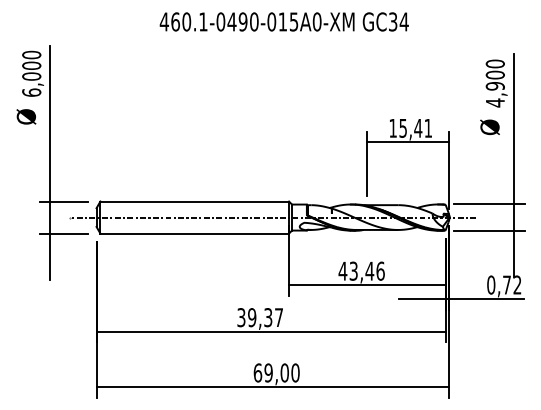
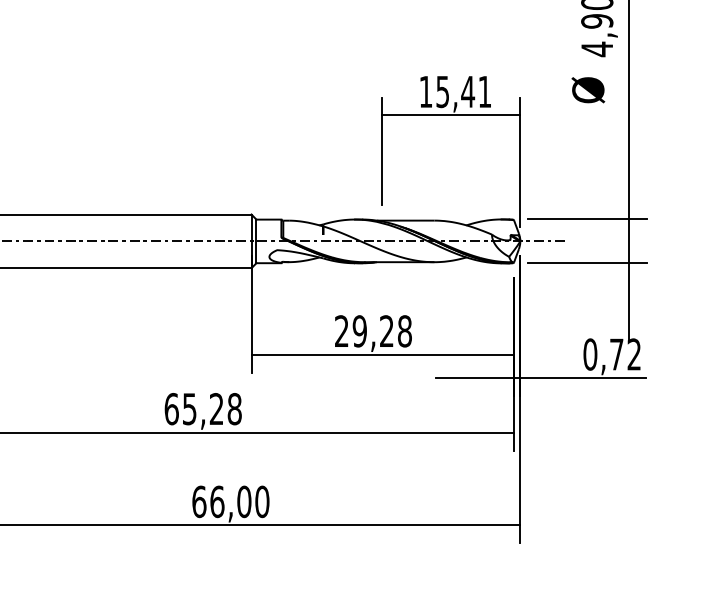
text: (361, 270) -> (372, 330), 43,46 -> 29,28
text: (260, 317) -> (203, 408), 39,37 -> 65,28
text: (268, 372) -> (217, 501), 69,00 -> 66,00

